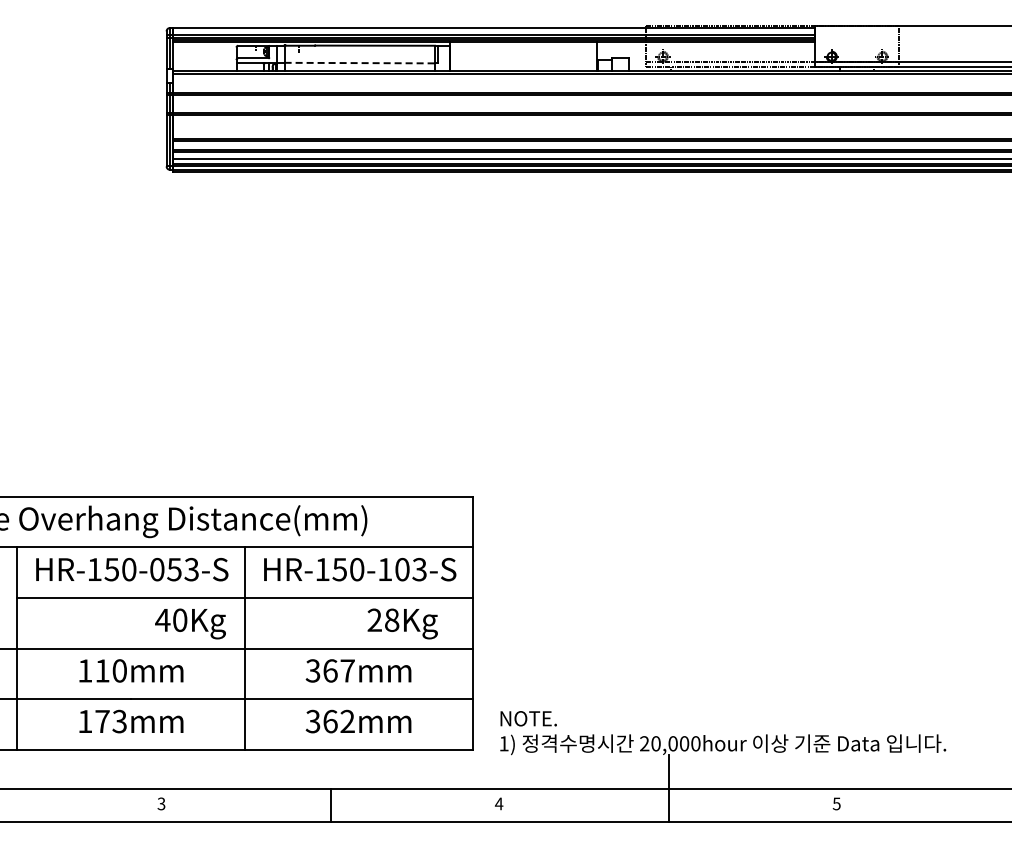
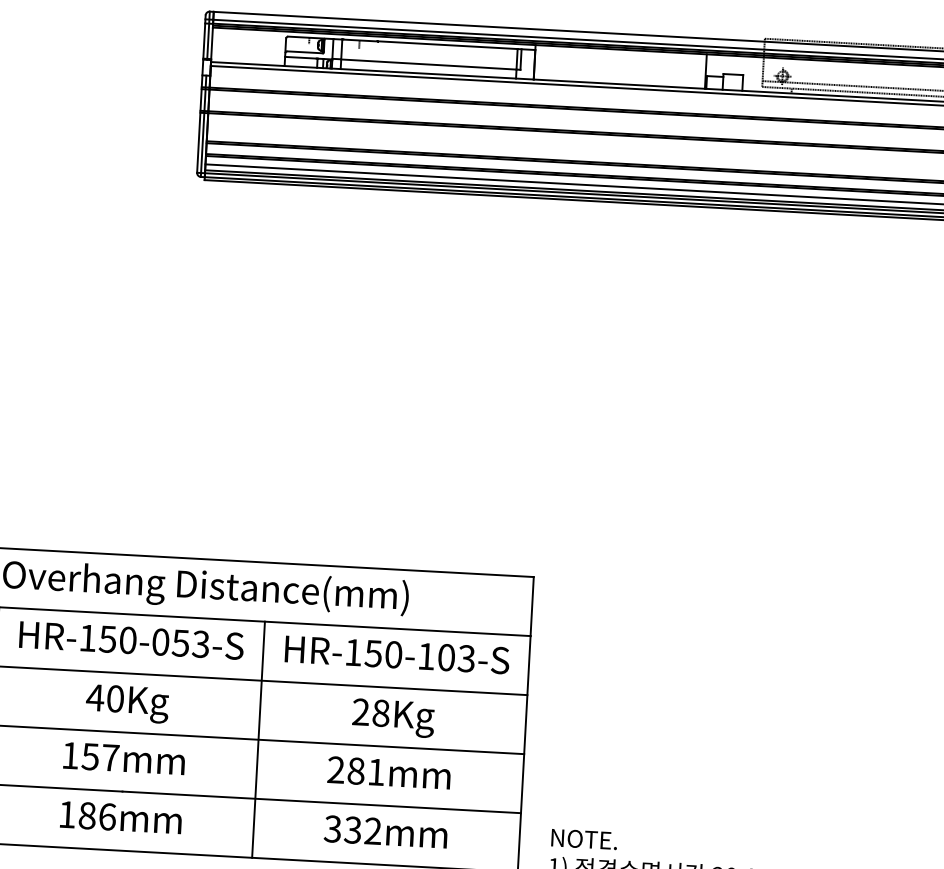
line: (360, 63) -> (429, 65), dashed -> solid
text: (190, 623) -> (127, 703), moved
text: (402, 623) -> (393, 717), moved
text: (110, 670) -> (99, 756), 110mm -> 157mm
text: (329, 670) -> (355, 770), 367mm -> 281mm
text: (111, 721) -> (97, 816), 173mm -> 186mm
text: (330, 721) -> (353, 830), 362mm -> 332mm

